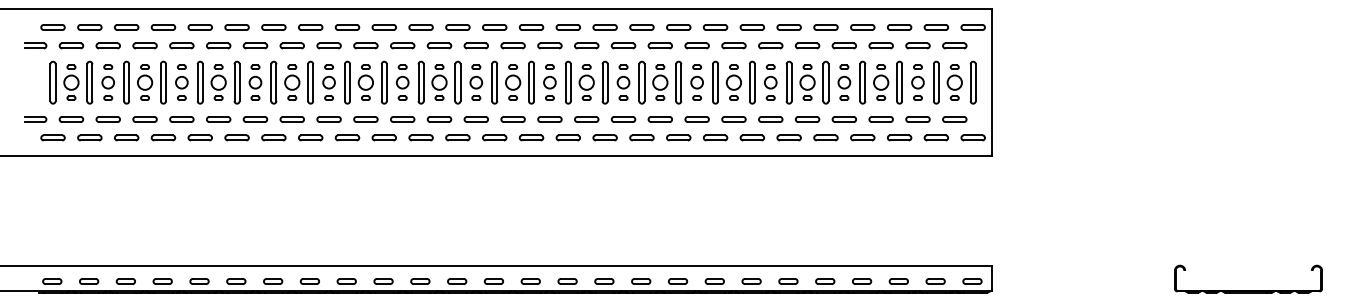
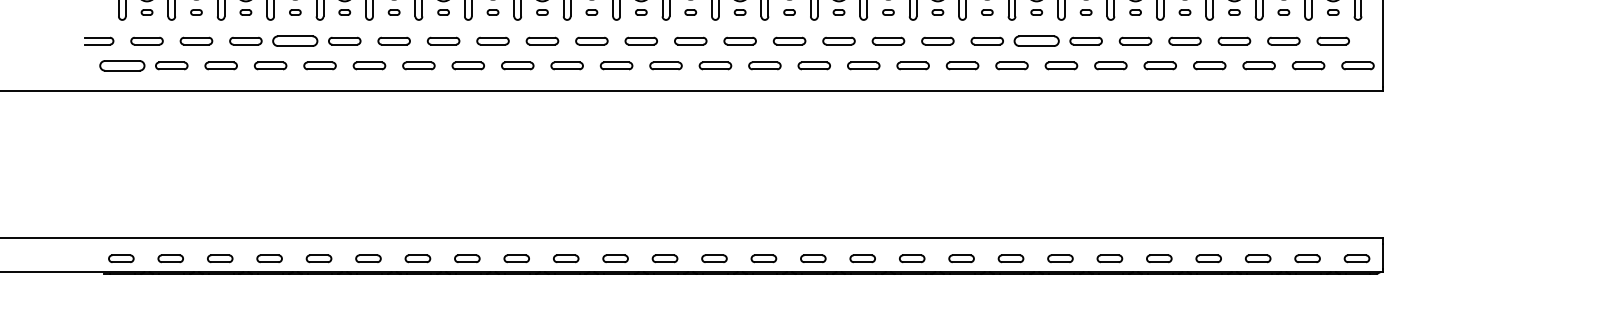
part: (181, 119) -> (294, 41), size x1.4
part: (733, 119) -> (1036, 41), size x1.4
part: (52, 137) -> (121, 65), size x1.4

